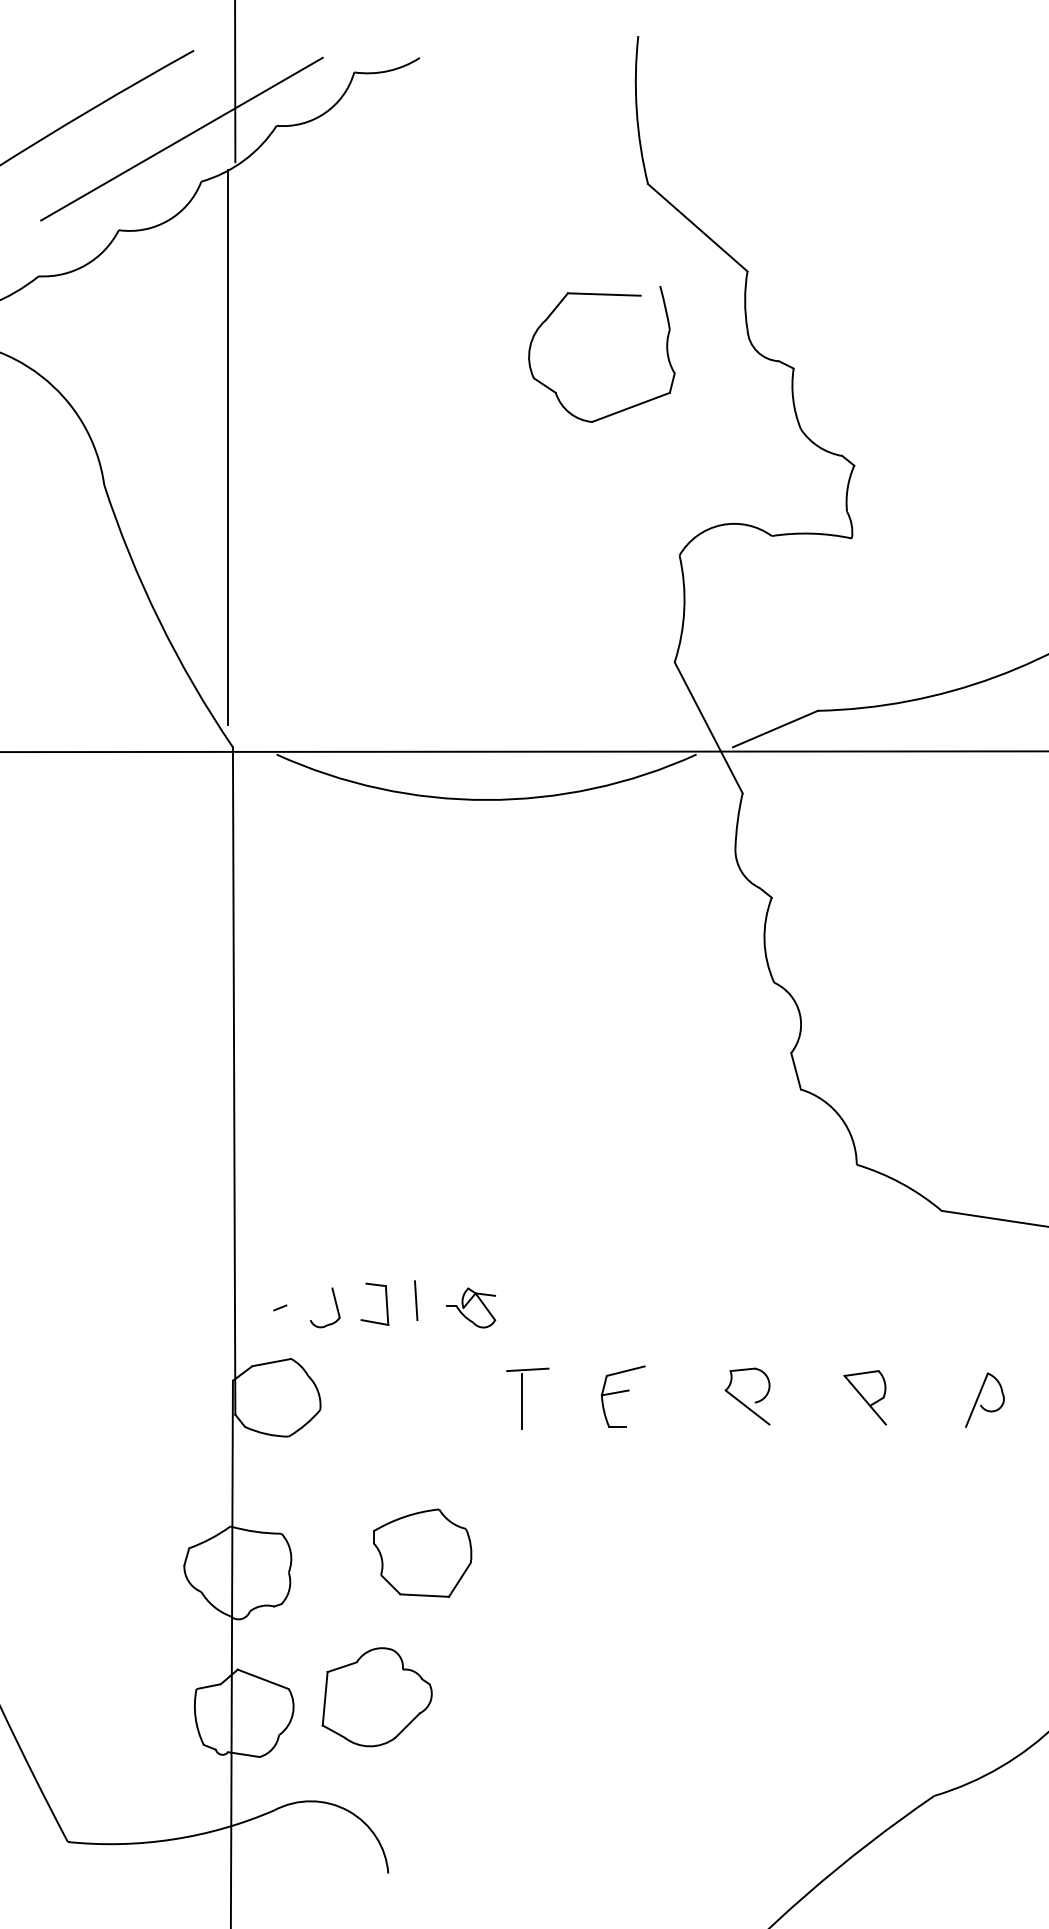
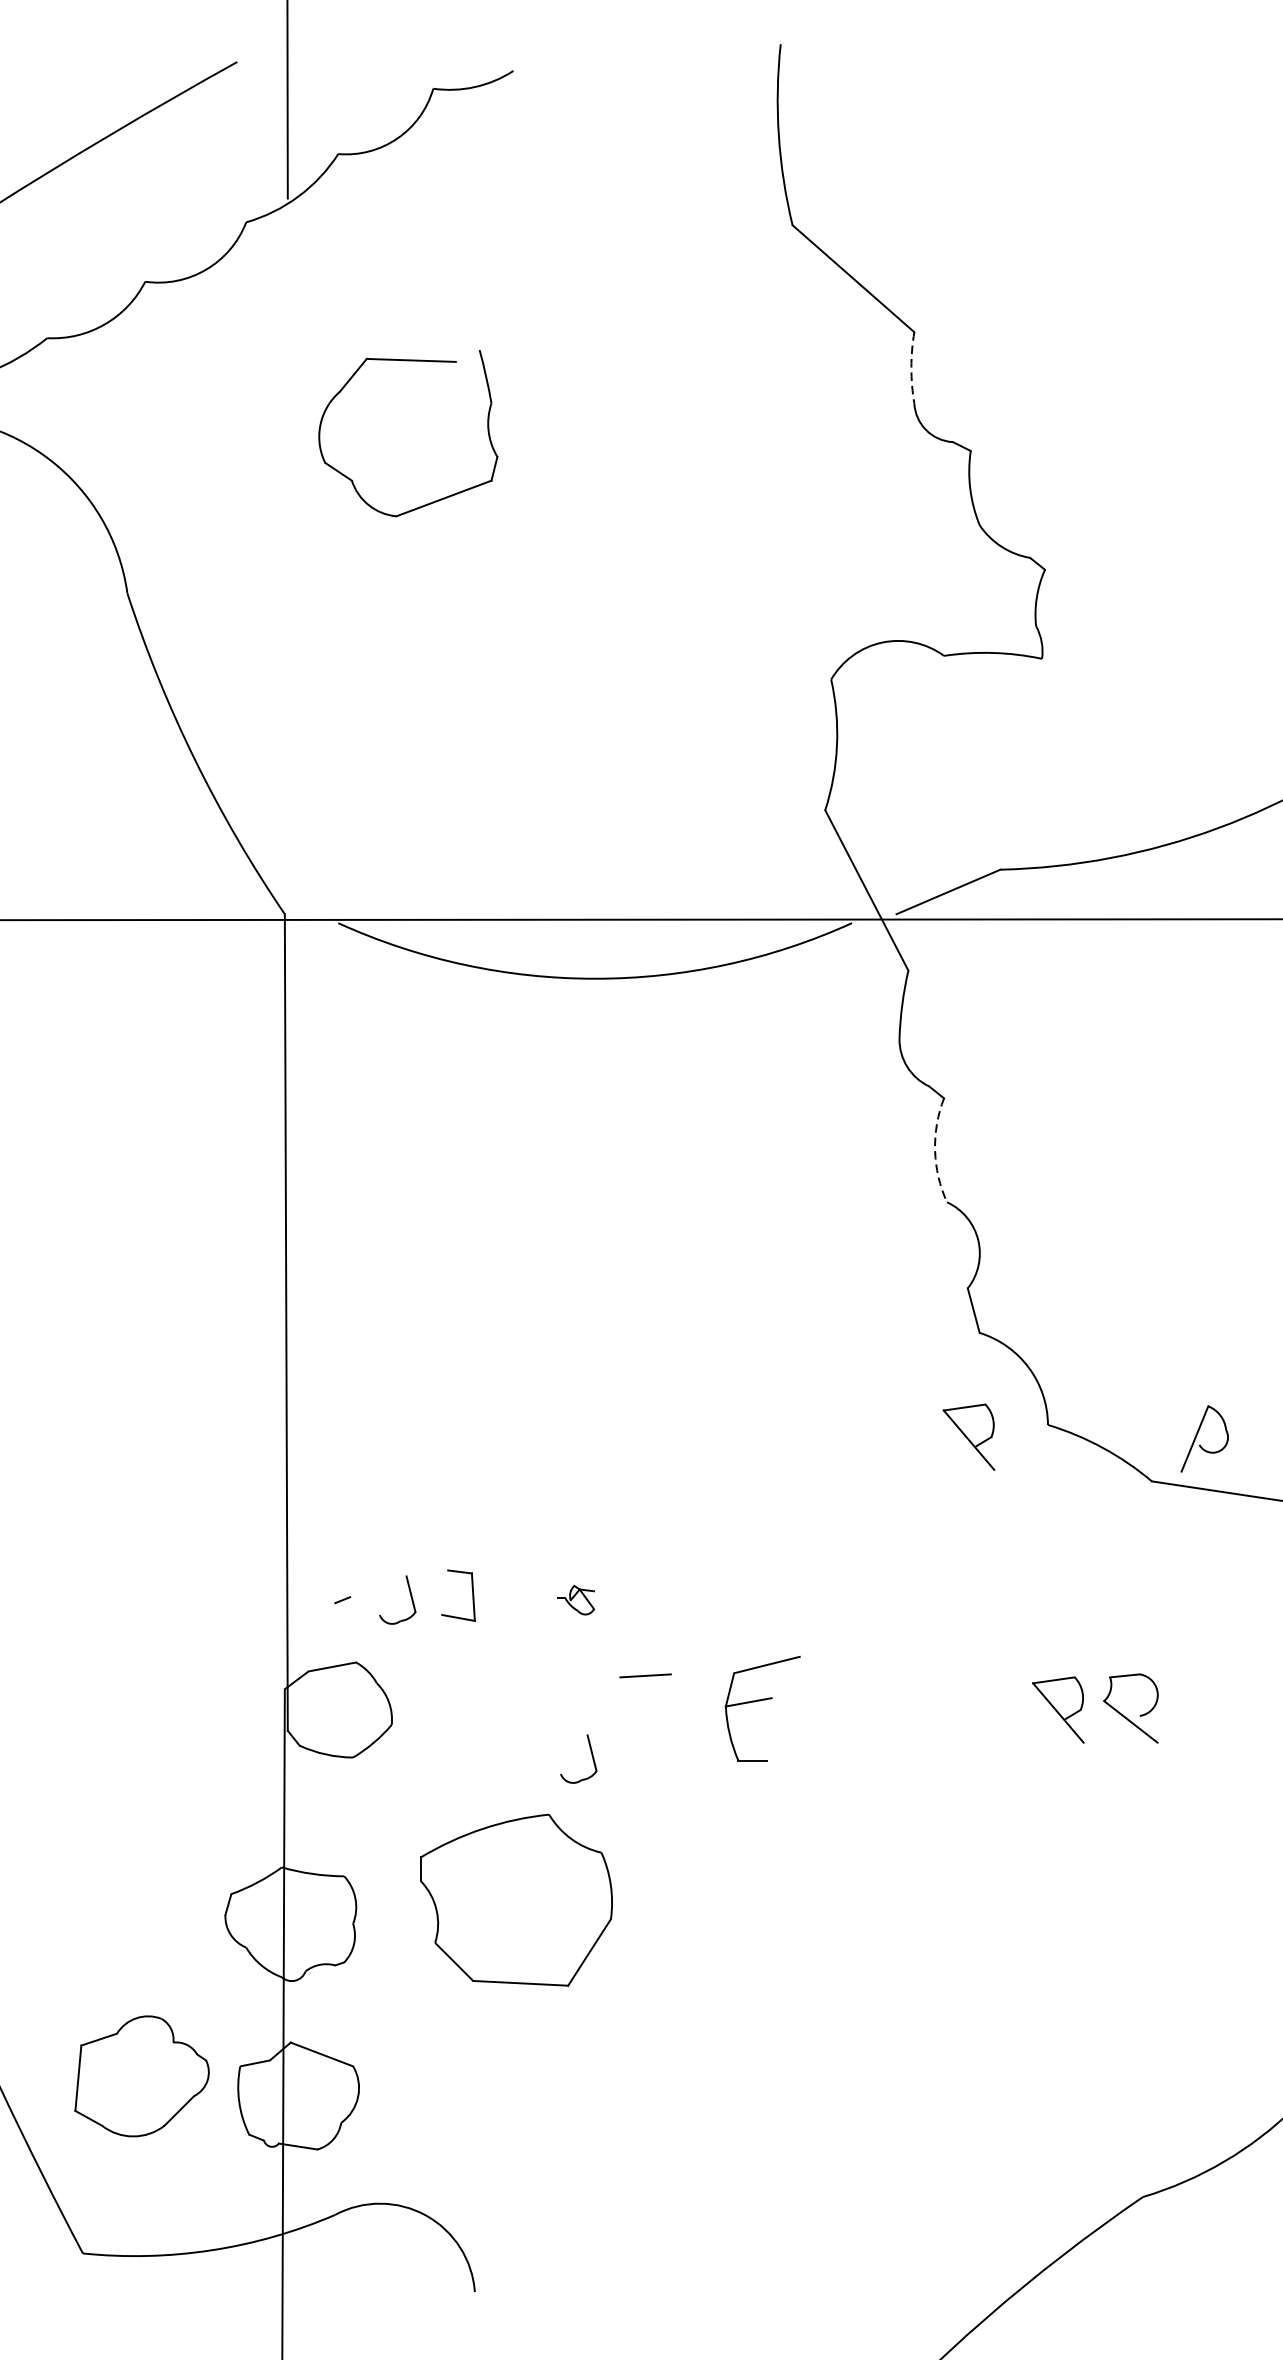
line: (181, 138) -> (221, 169), removed
arc: (745, 300) -> (911, 367), solid -> dashed
part: (624, 408) -> (435, 499), moved
line: (228, 447) -> (279, 547), removed
arc: (764, 940) -> (935, 1150), solid -> dashed
part: (791, 1174) -> (968, 1436), added
line: (416, 1300) -> (509, 1591), removed
part: (471, 1307) -> (576, 1599), size x0.6
part: (622, 1396) -> (761, 1708), size x1.4
part: (984, 1399) -> (1204, 1438), moved
line: (521, 1401) -> (637, 1714), removed
part: (744, 1403) -> (1127, 1717), moved
part: (483, 1435) -> (591, 1756), added
part: (422, 1552) -> (516, 1899), size x1.6
part: (376, 1697) -> (141, 2076), moved

